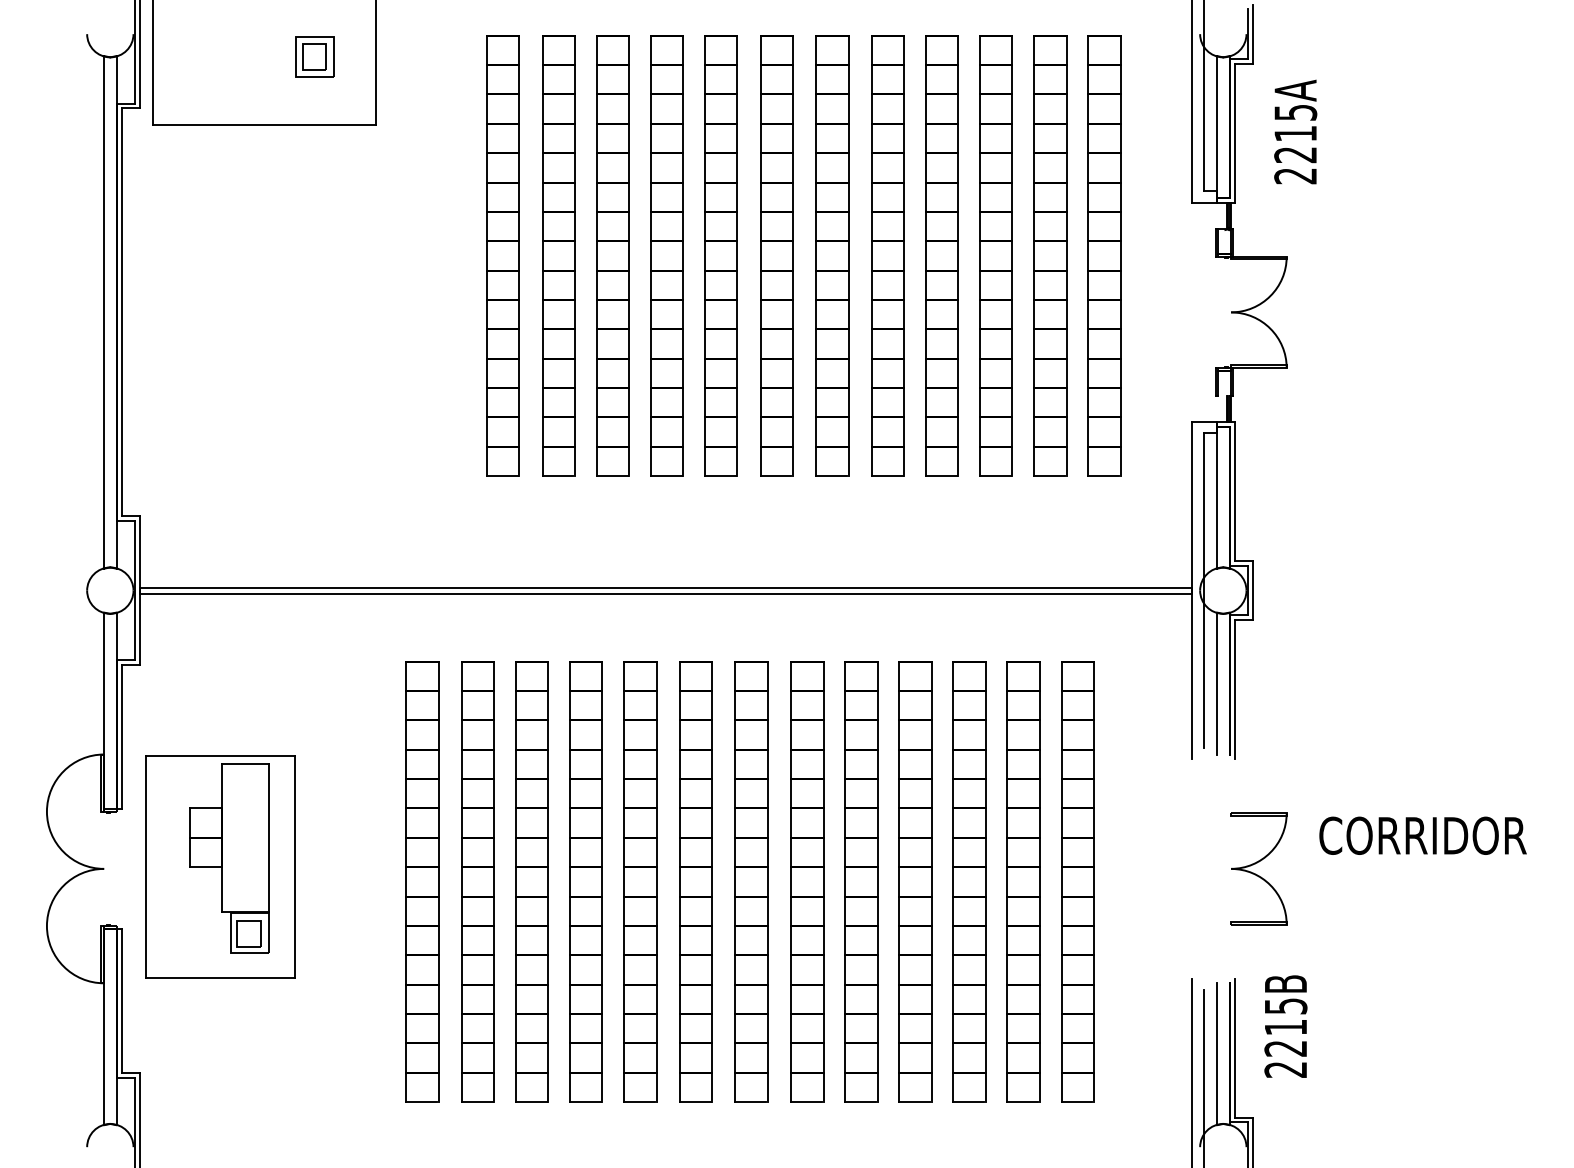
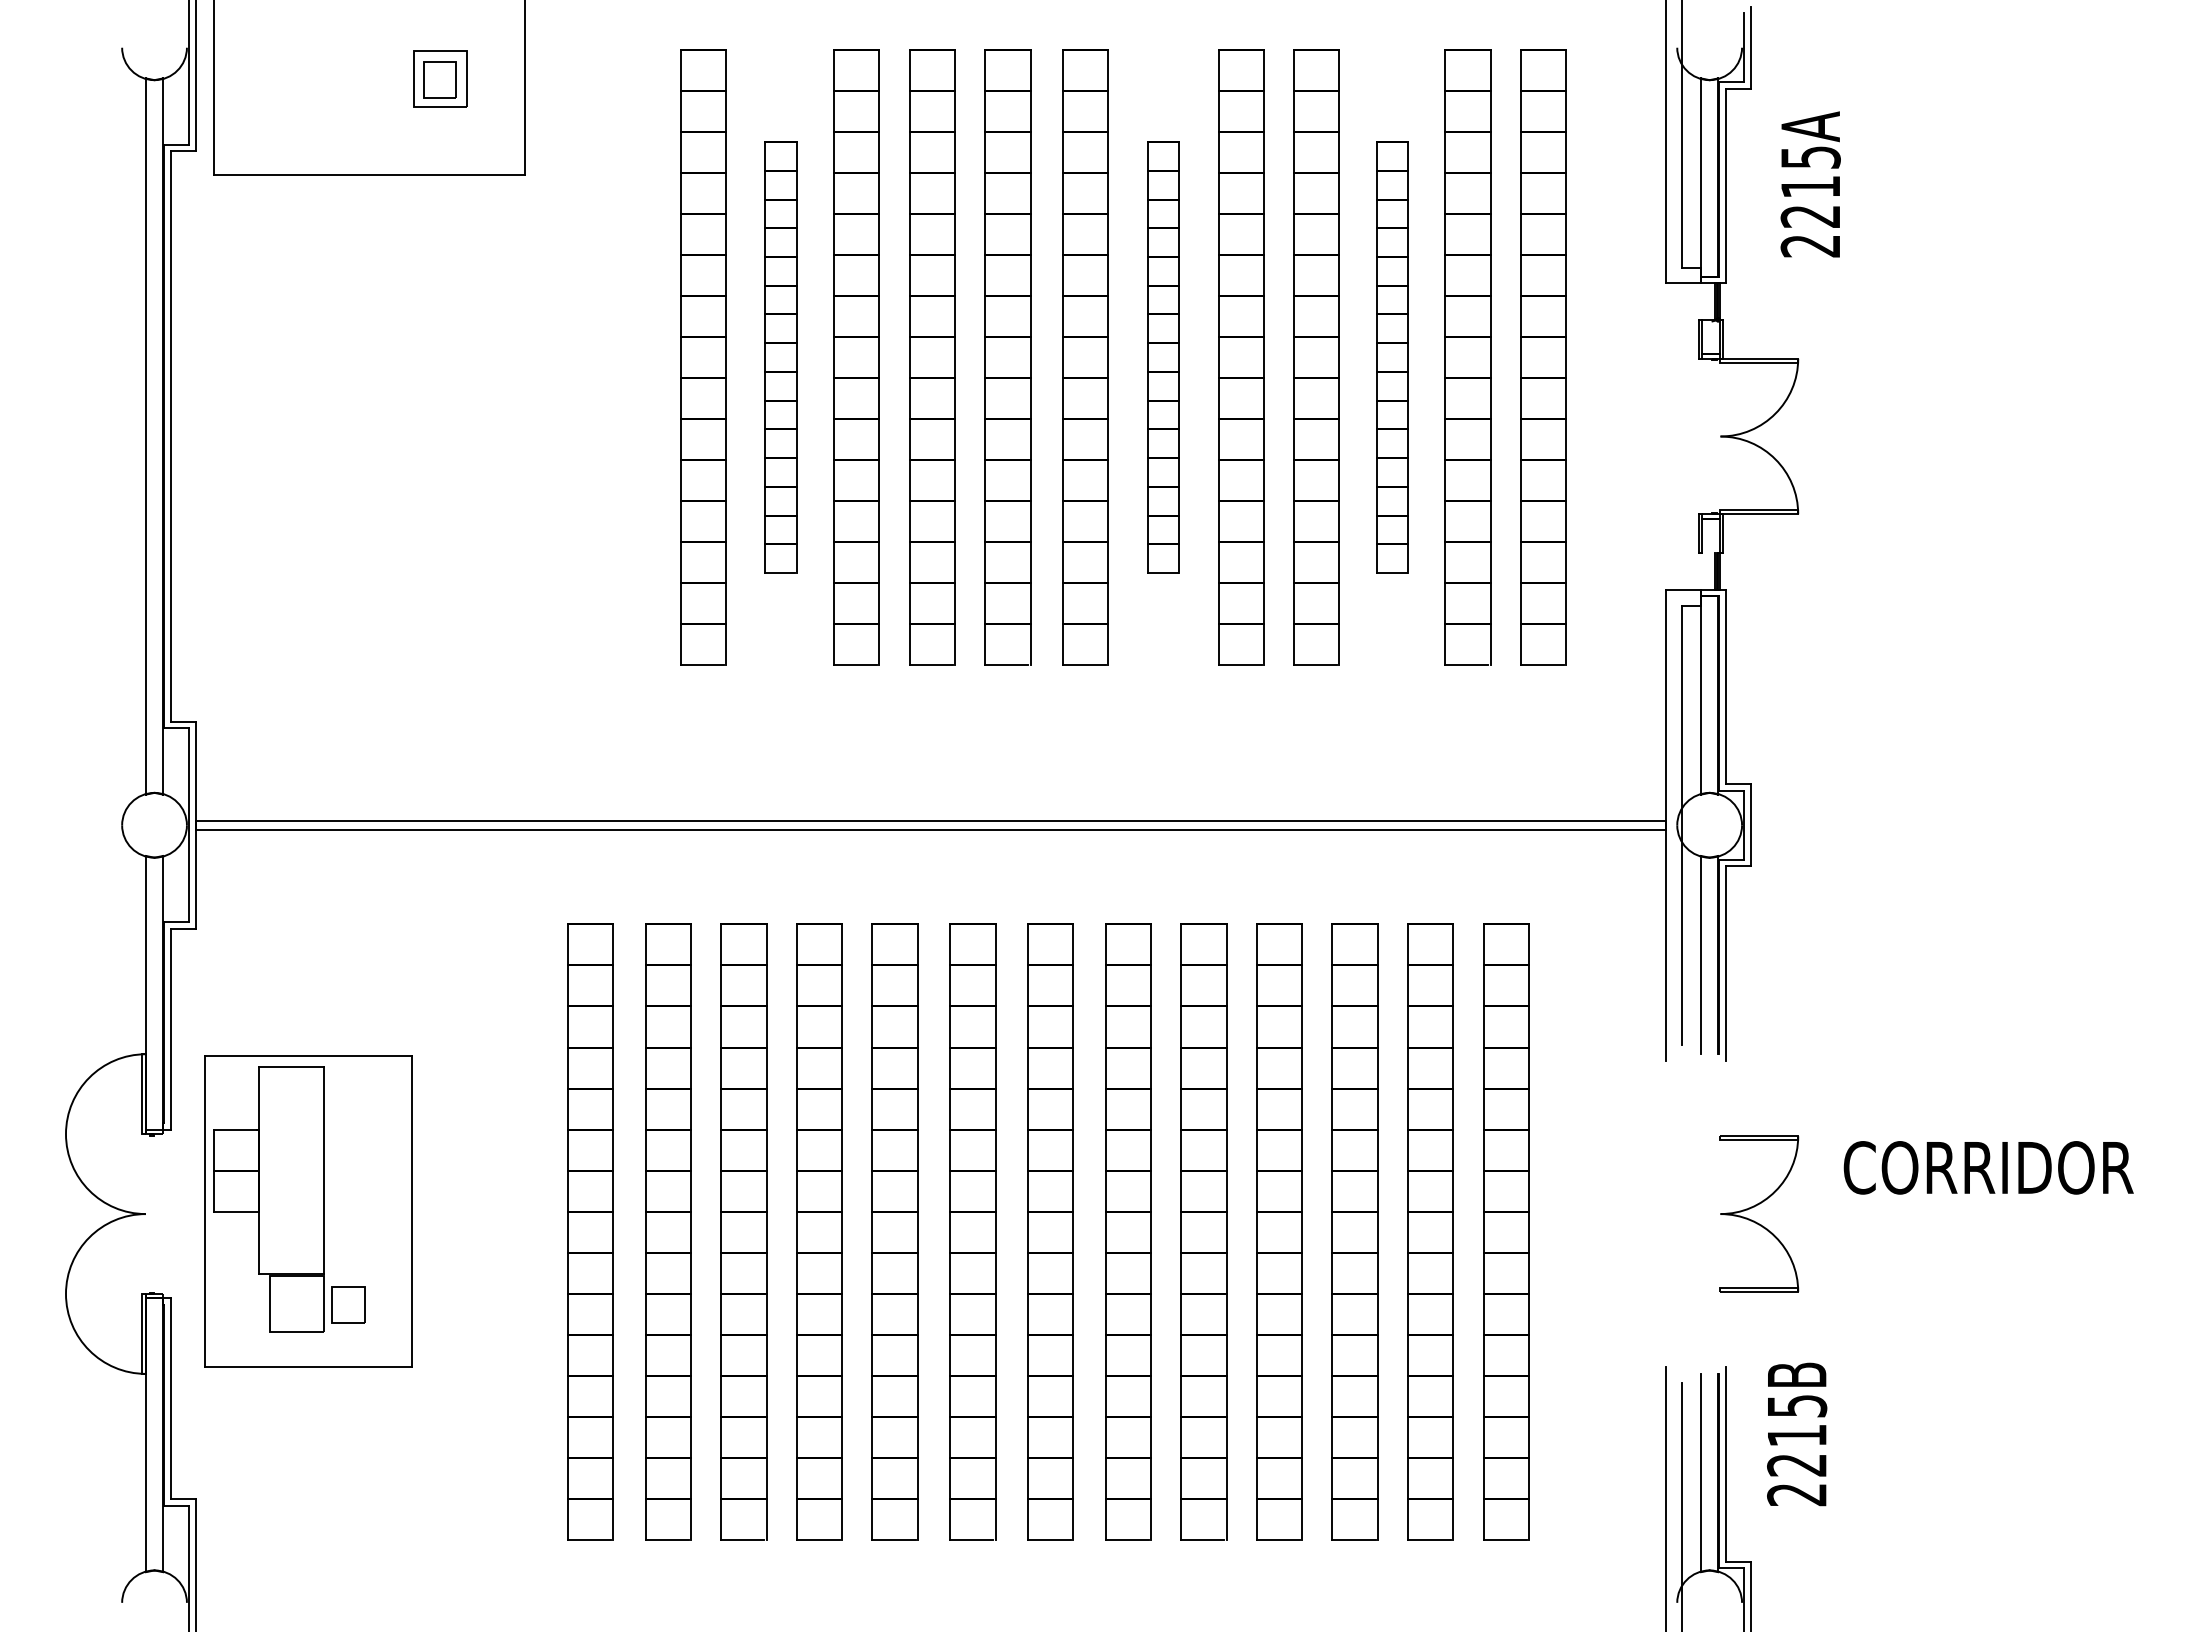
part: (558, 255) -> (780, 357), size x0.7
part: (832, 255) -> (1163, 357), size x0.7
part: (996, 255) -> (1392, 357), size x0.7
part: (229, 858) -> (268, 1199), moved

